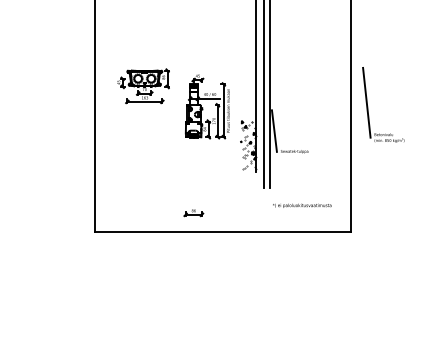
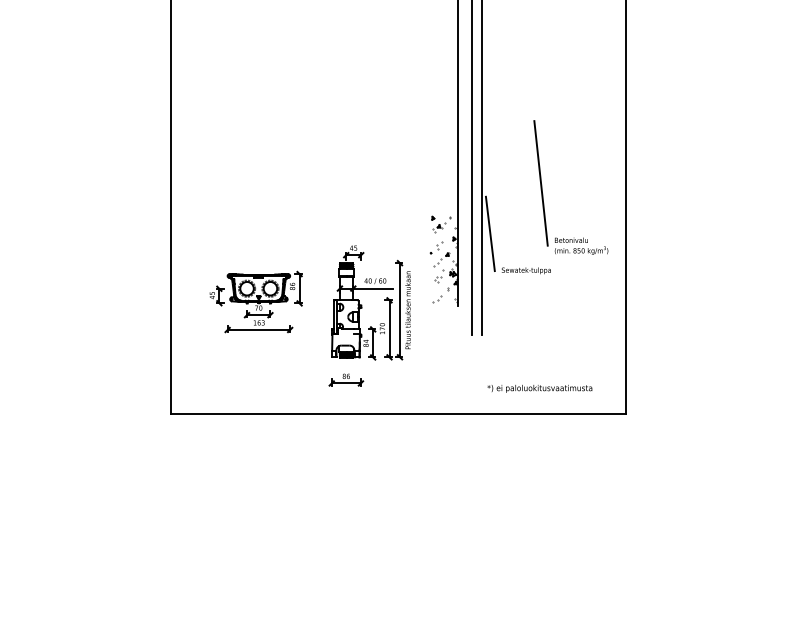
part: (143, 86) -> (256, 302), moved
part: (206, 106) -> (369, 302), moved
part: (368, 106) -> (544, 189), moved
text: (302, 205) -> (540, 388), moved

